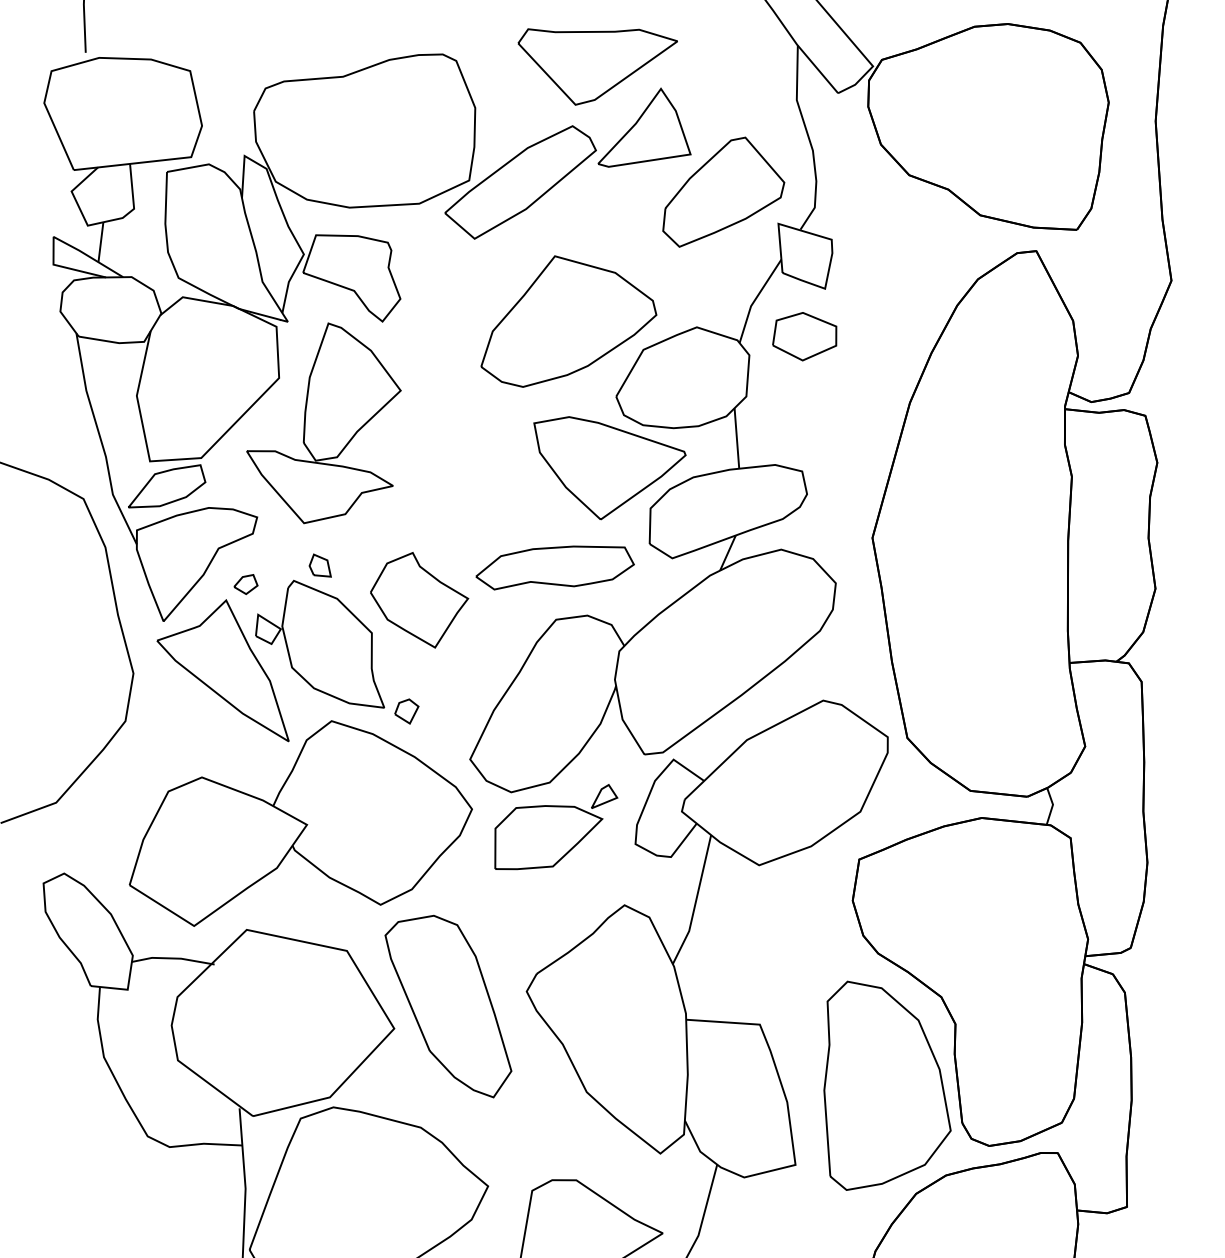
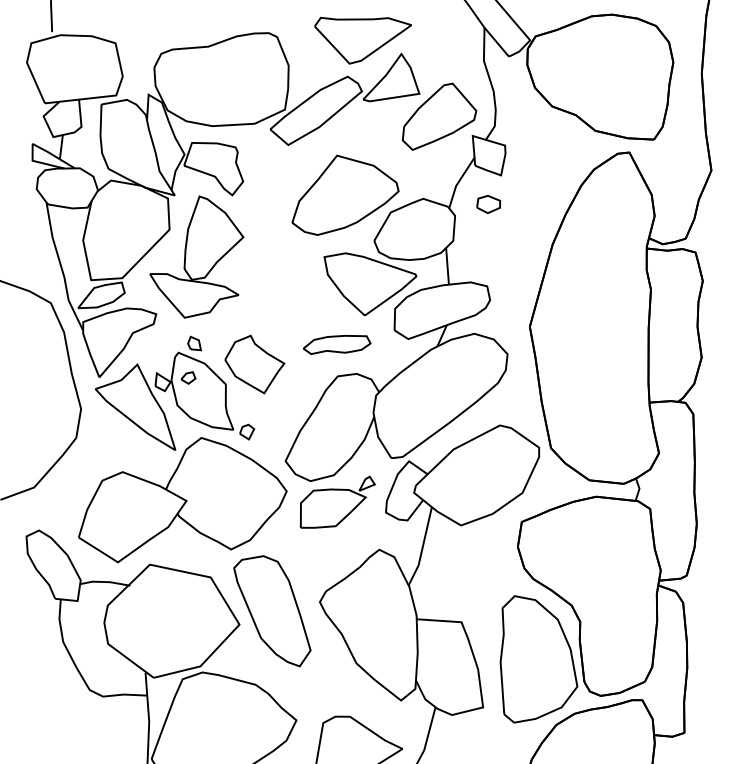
part: (804, 336) -> (488, 204), size x0.6
part: (554, 567) -> (336, 344), size x0.7
part: (246, 583) -> (188, 377), moved

